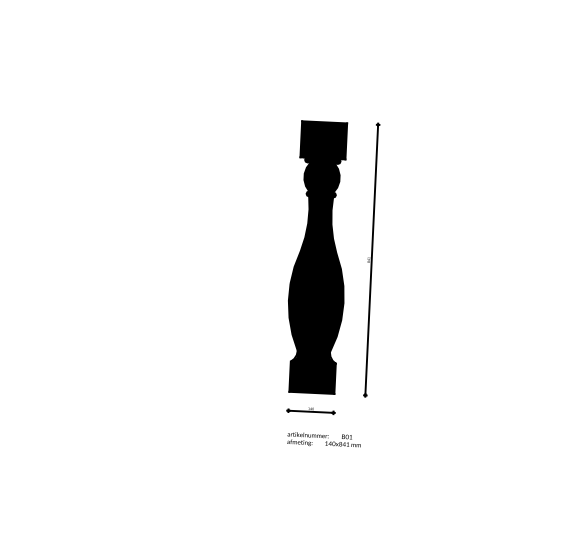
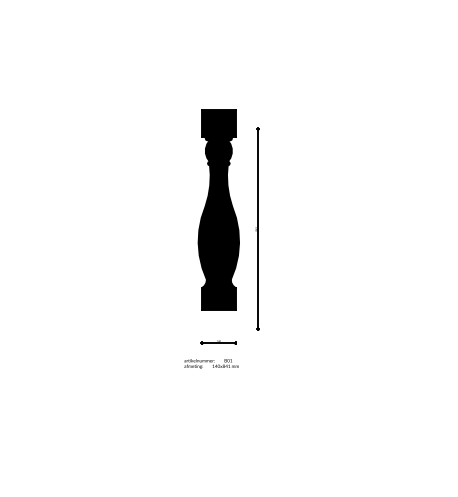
part: (317, 256) -> (218, 209), moved
text: (324, 439) -> (211, 363), moved

